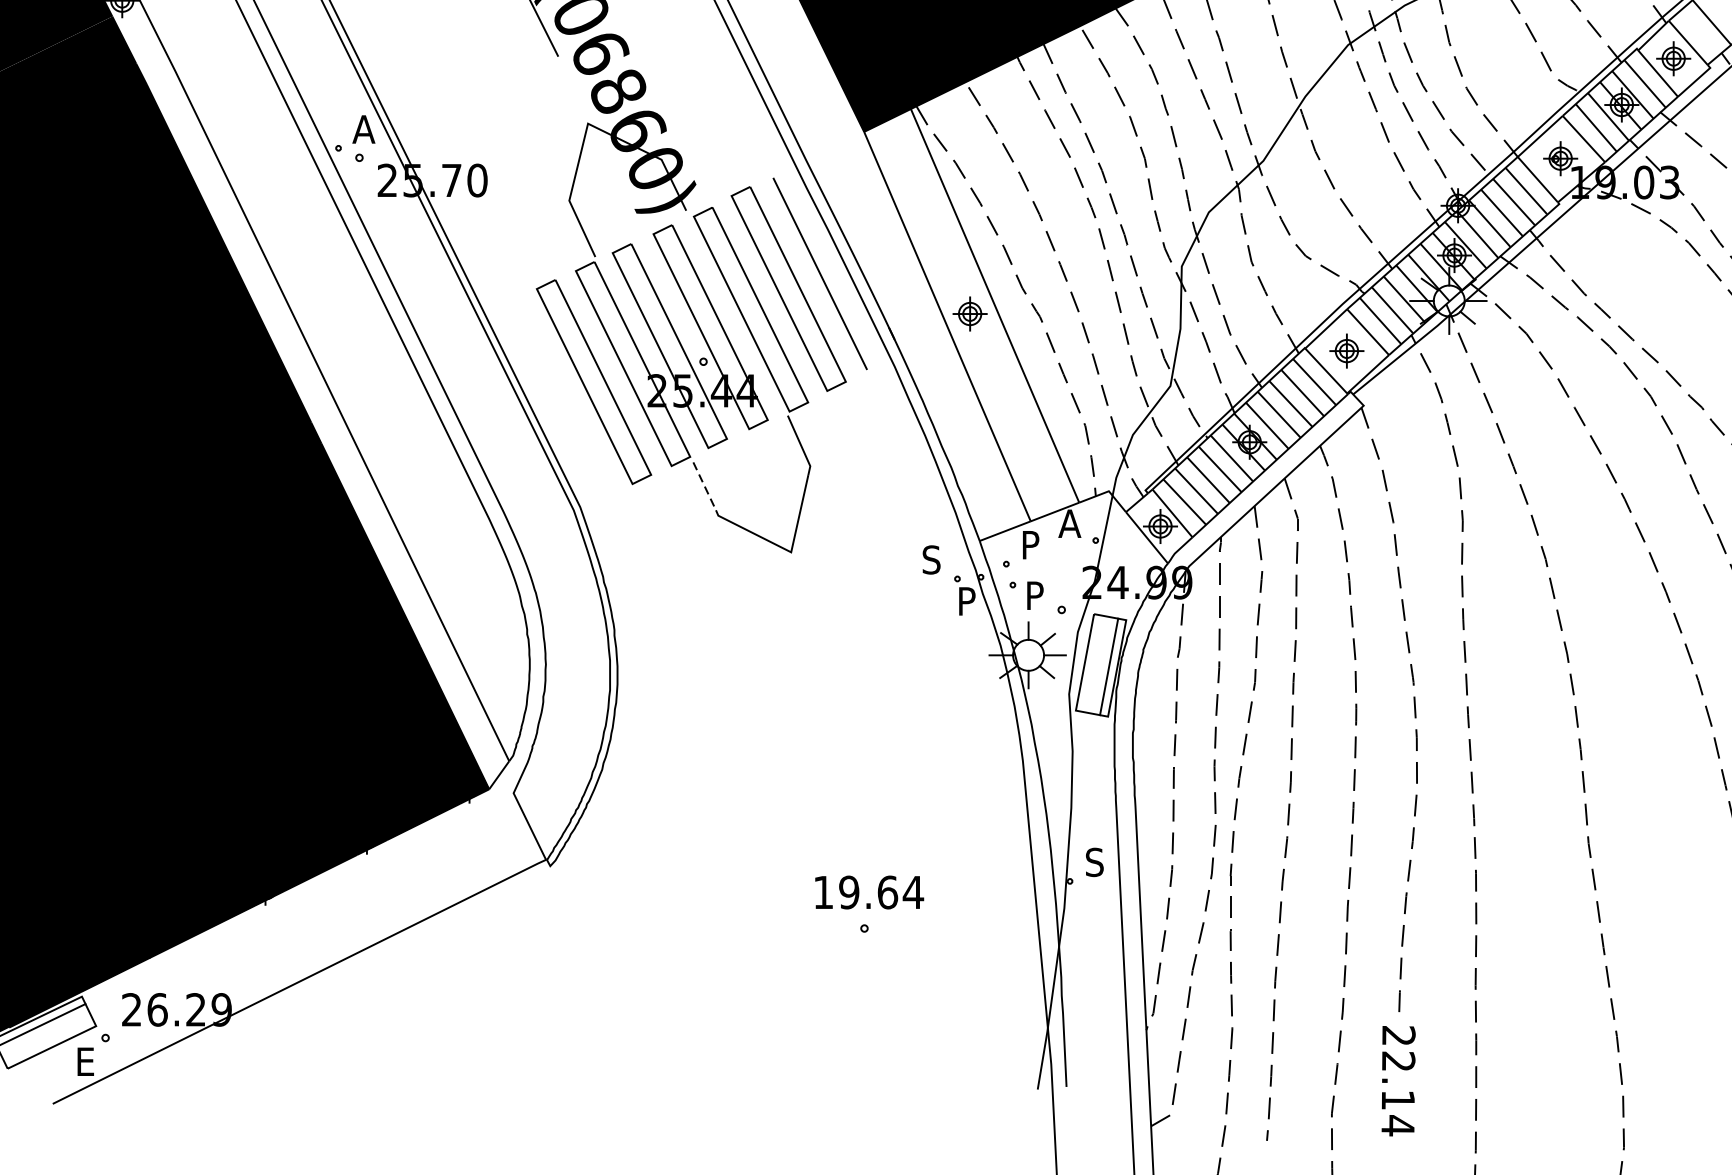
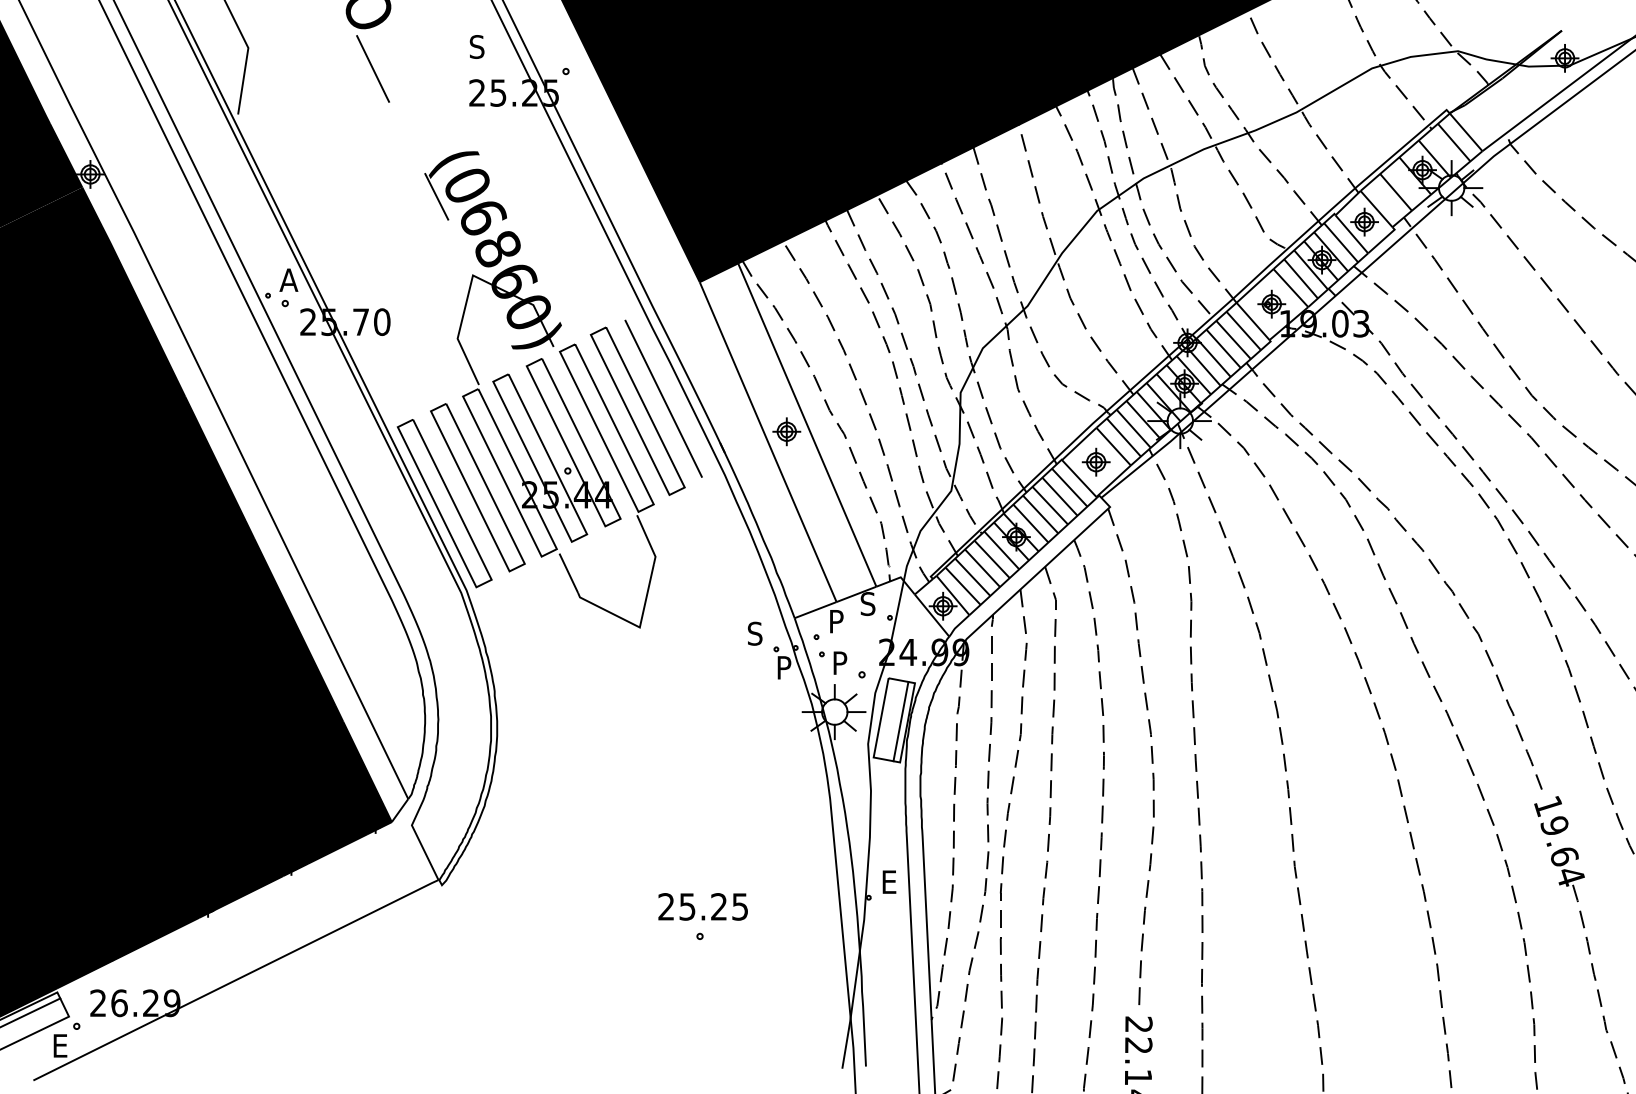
part: (553, 401) -> (444, 503), added
line: (704, 486) -> (568, 573), dashed -> solid
text: (1069, 524) -> (868, 604), A -> S
text: (1093, 862) -> (888, 882), S -> E
text: (868, 892) -> (703, 906), 19.64 -> 25.25

